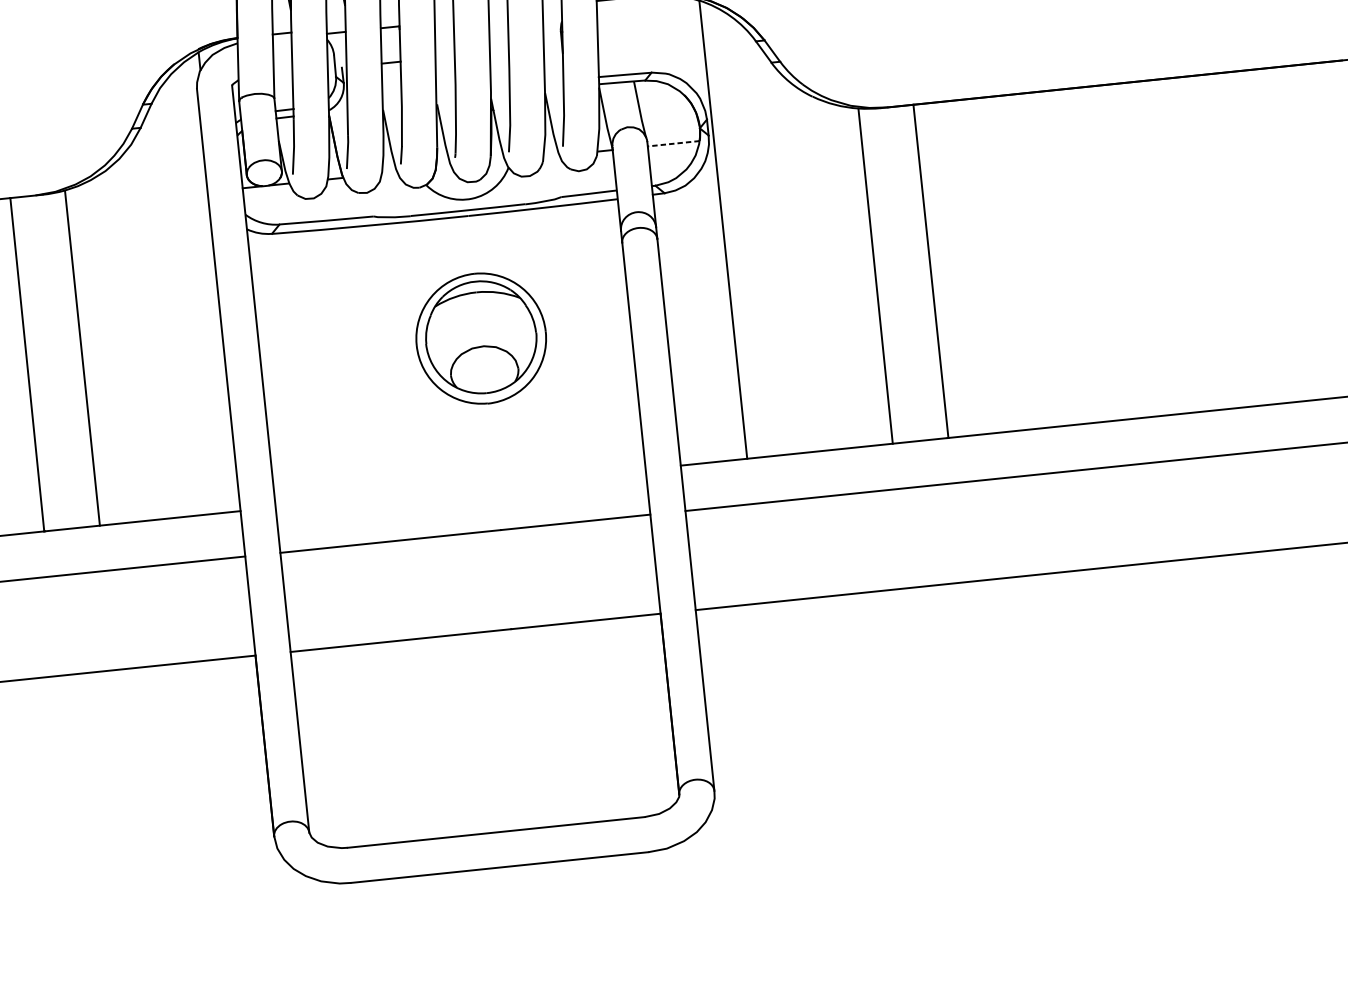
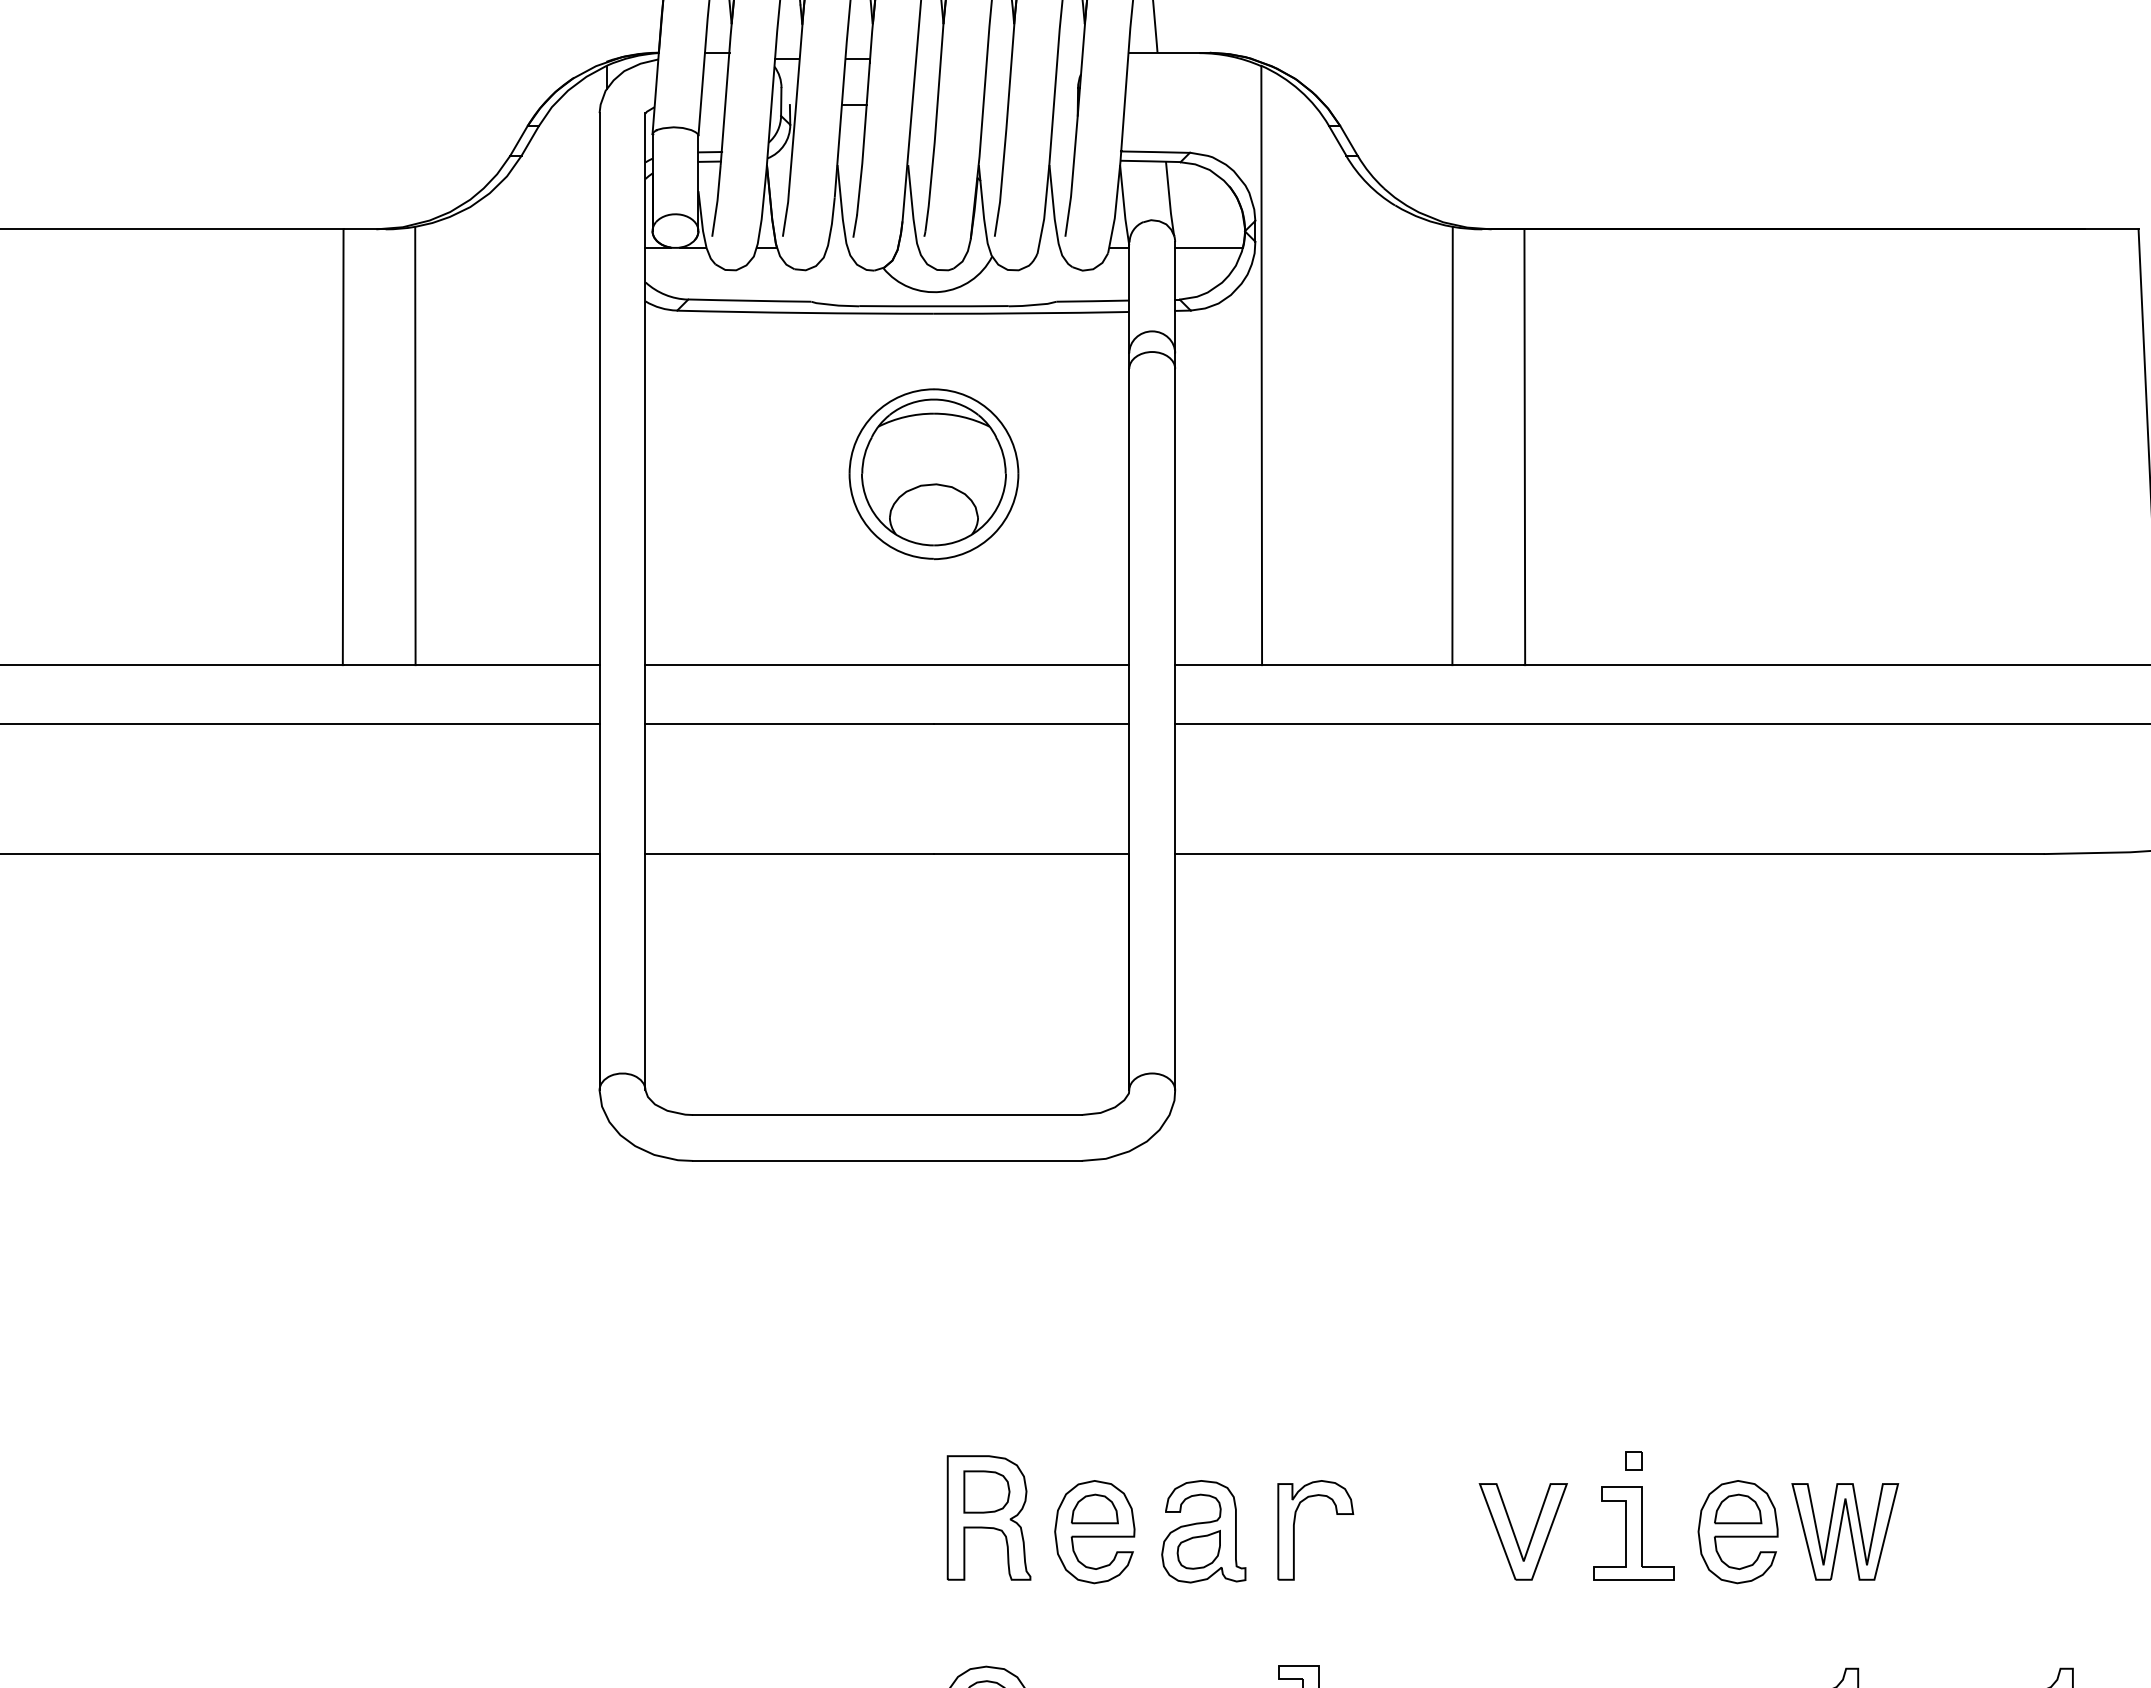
line: (674, 143) -> (1209, 247), dashed -> solid
line: (460, 488) -> (887, 665), added

